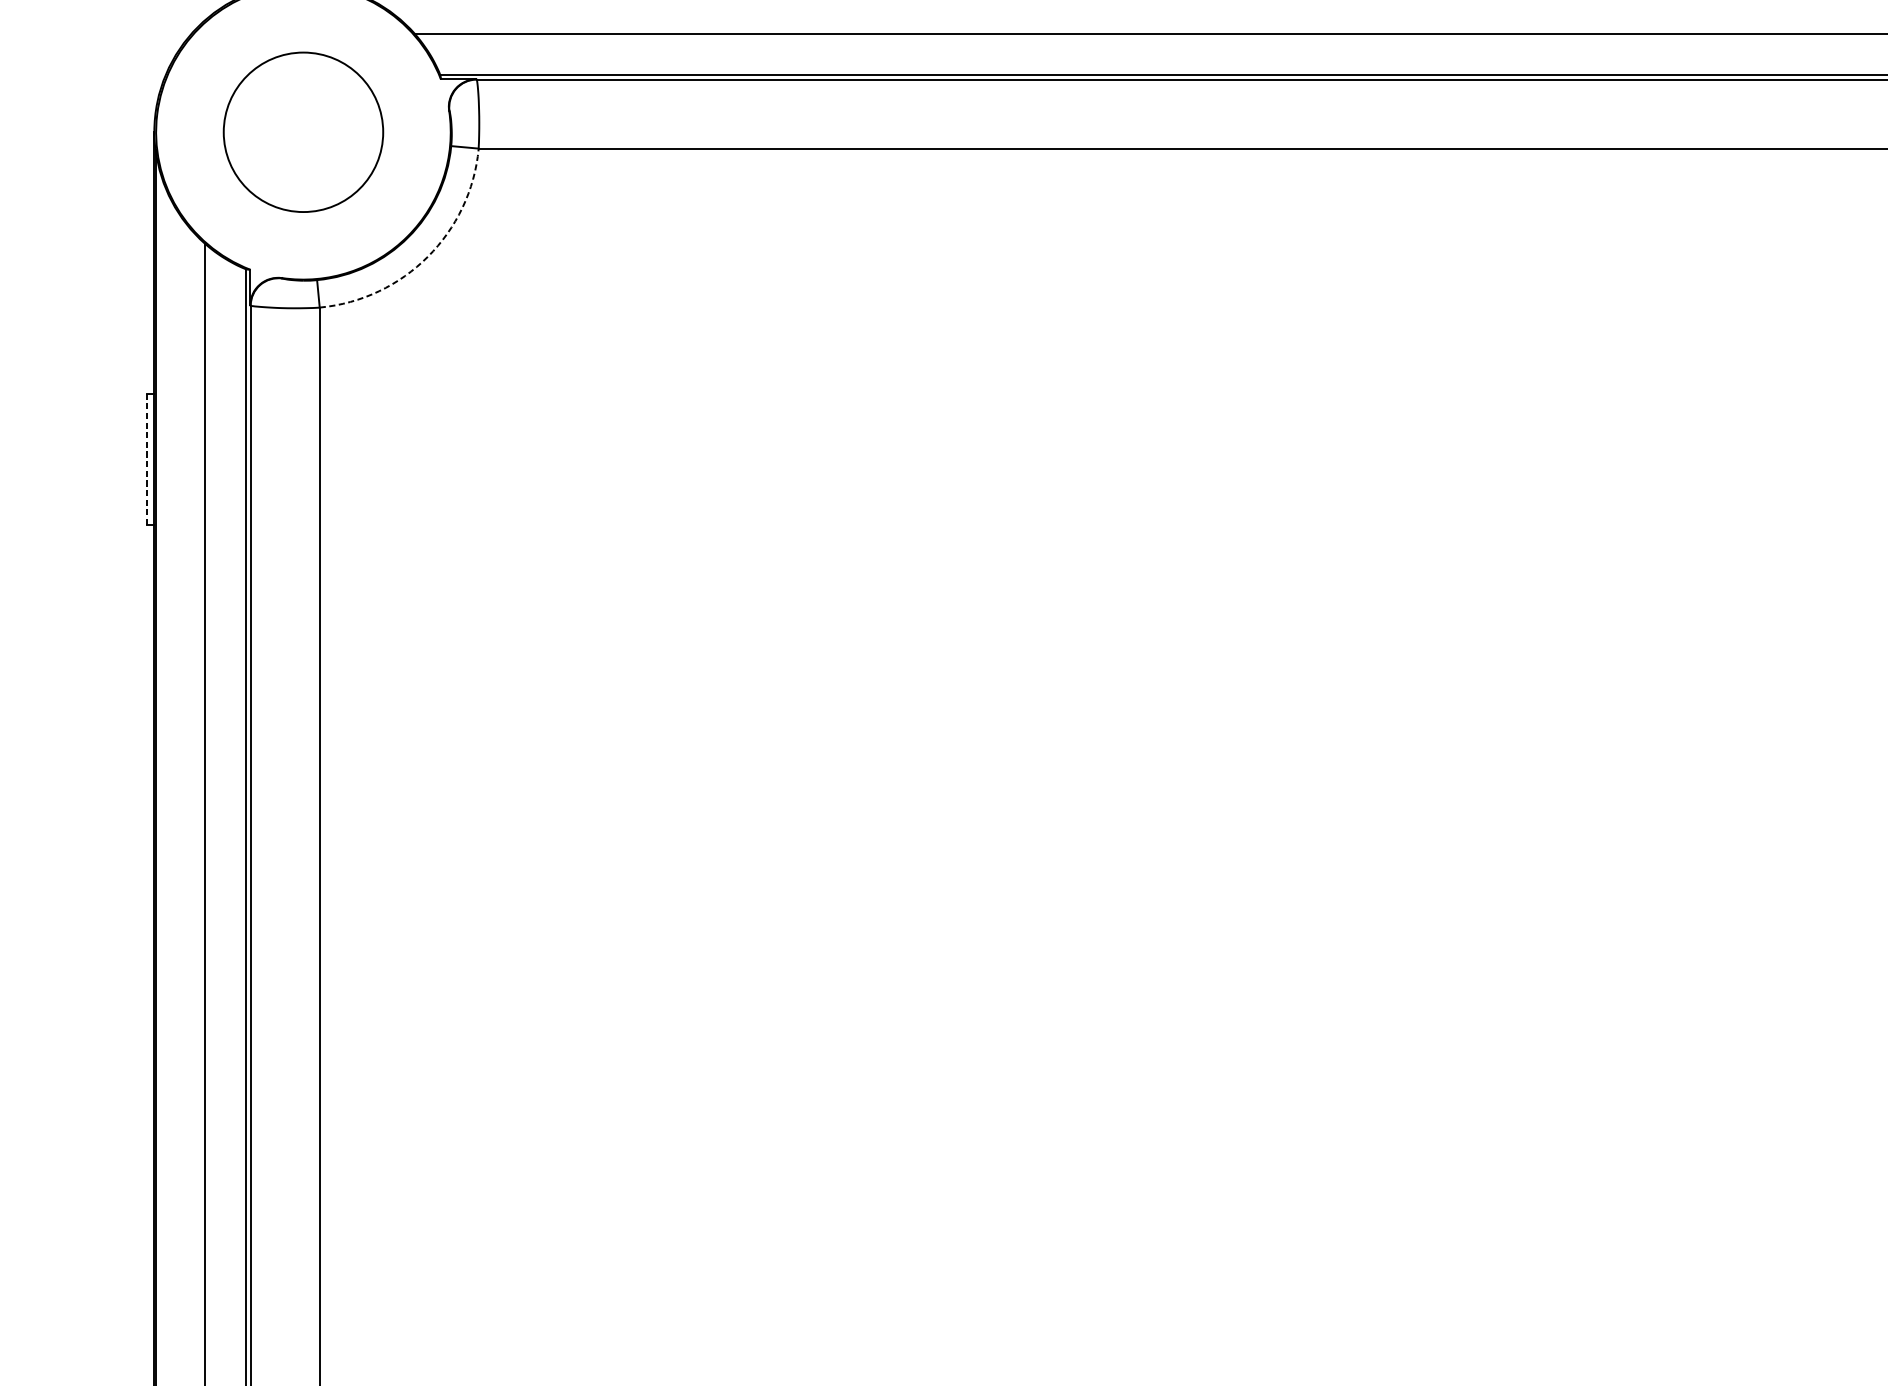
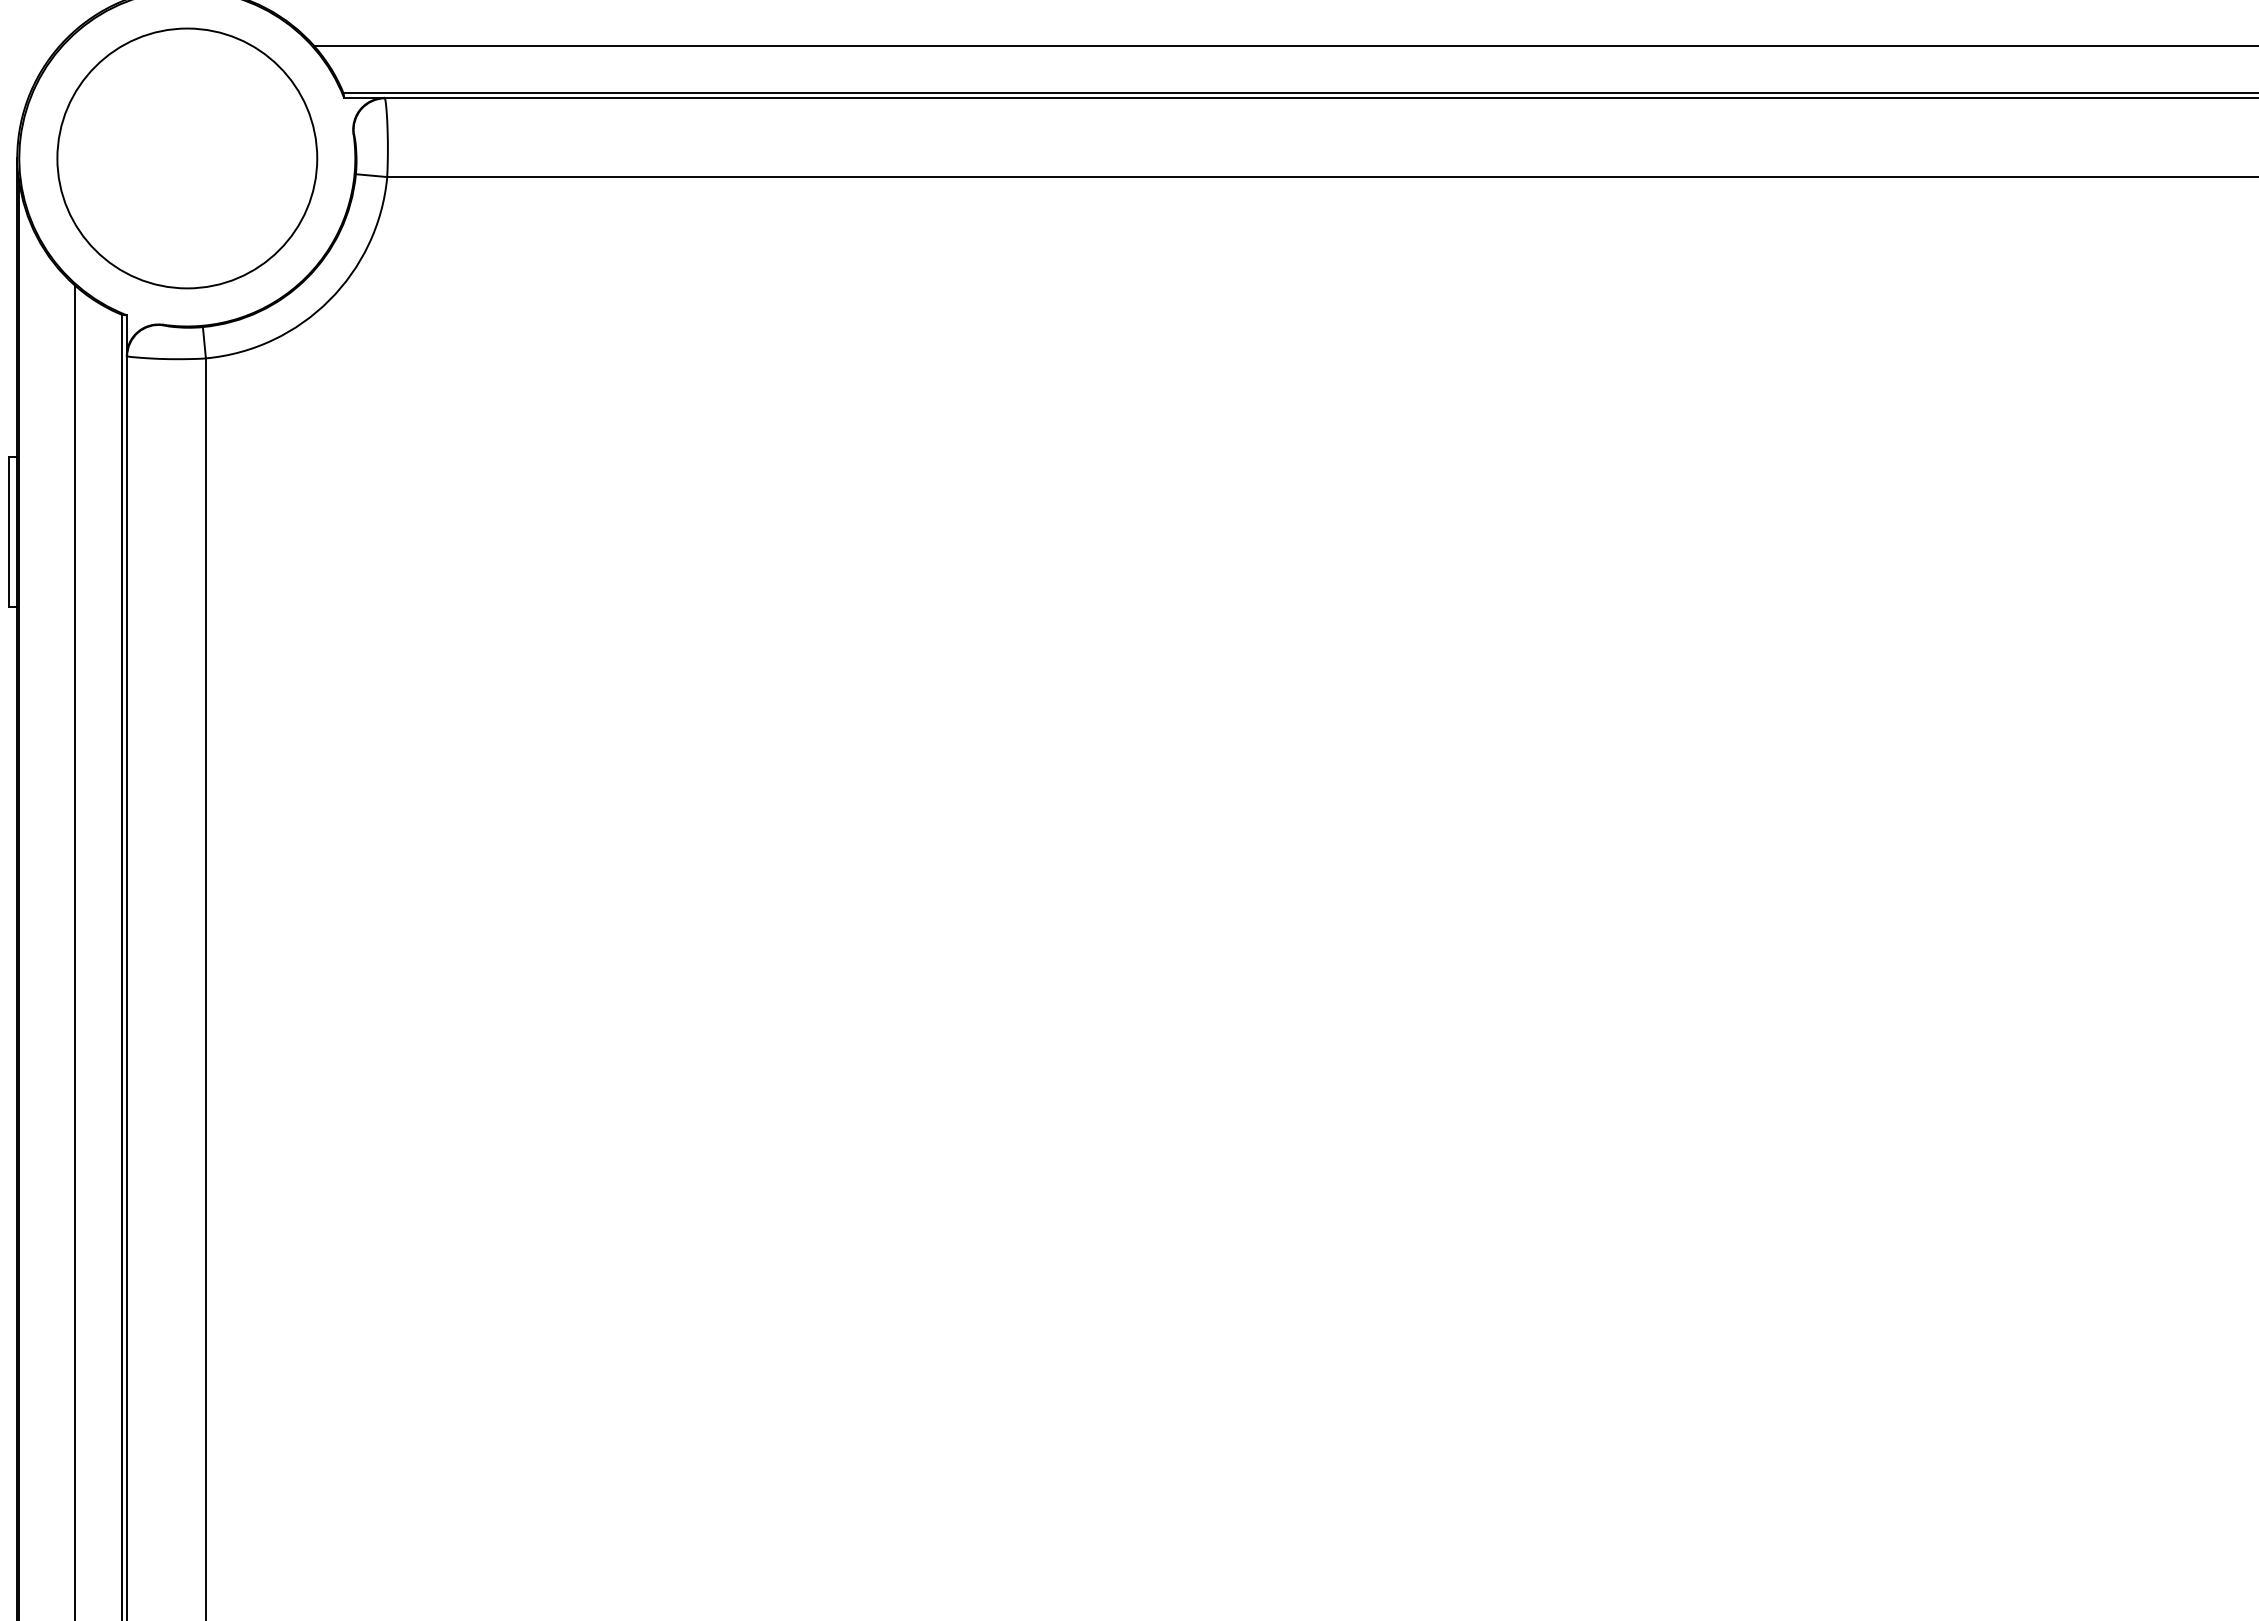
circle: (303, 132) -> (187, 158), size x1.43
arc: (428, 256) -> (329, 300), dashed -> solid
line: (147, 459) -> (9, 531), dashed -> solid

